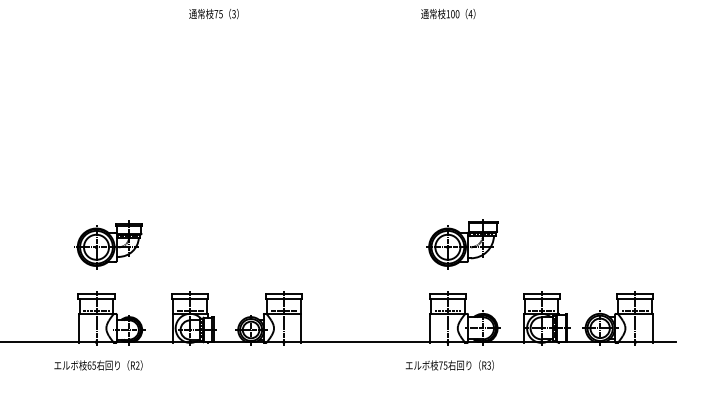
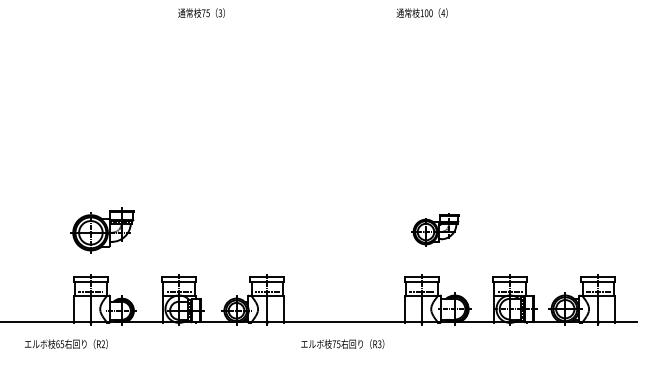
part: (462, 244) -> (435, 230), size x0.7
text: (98, 365) -> (66, 344), moved
text: (449, 365) -> (342, 344), moved

